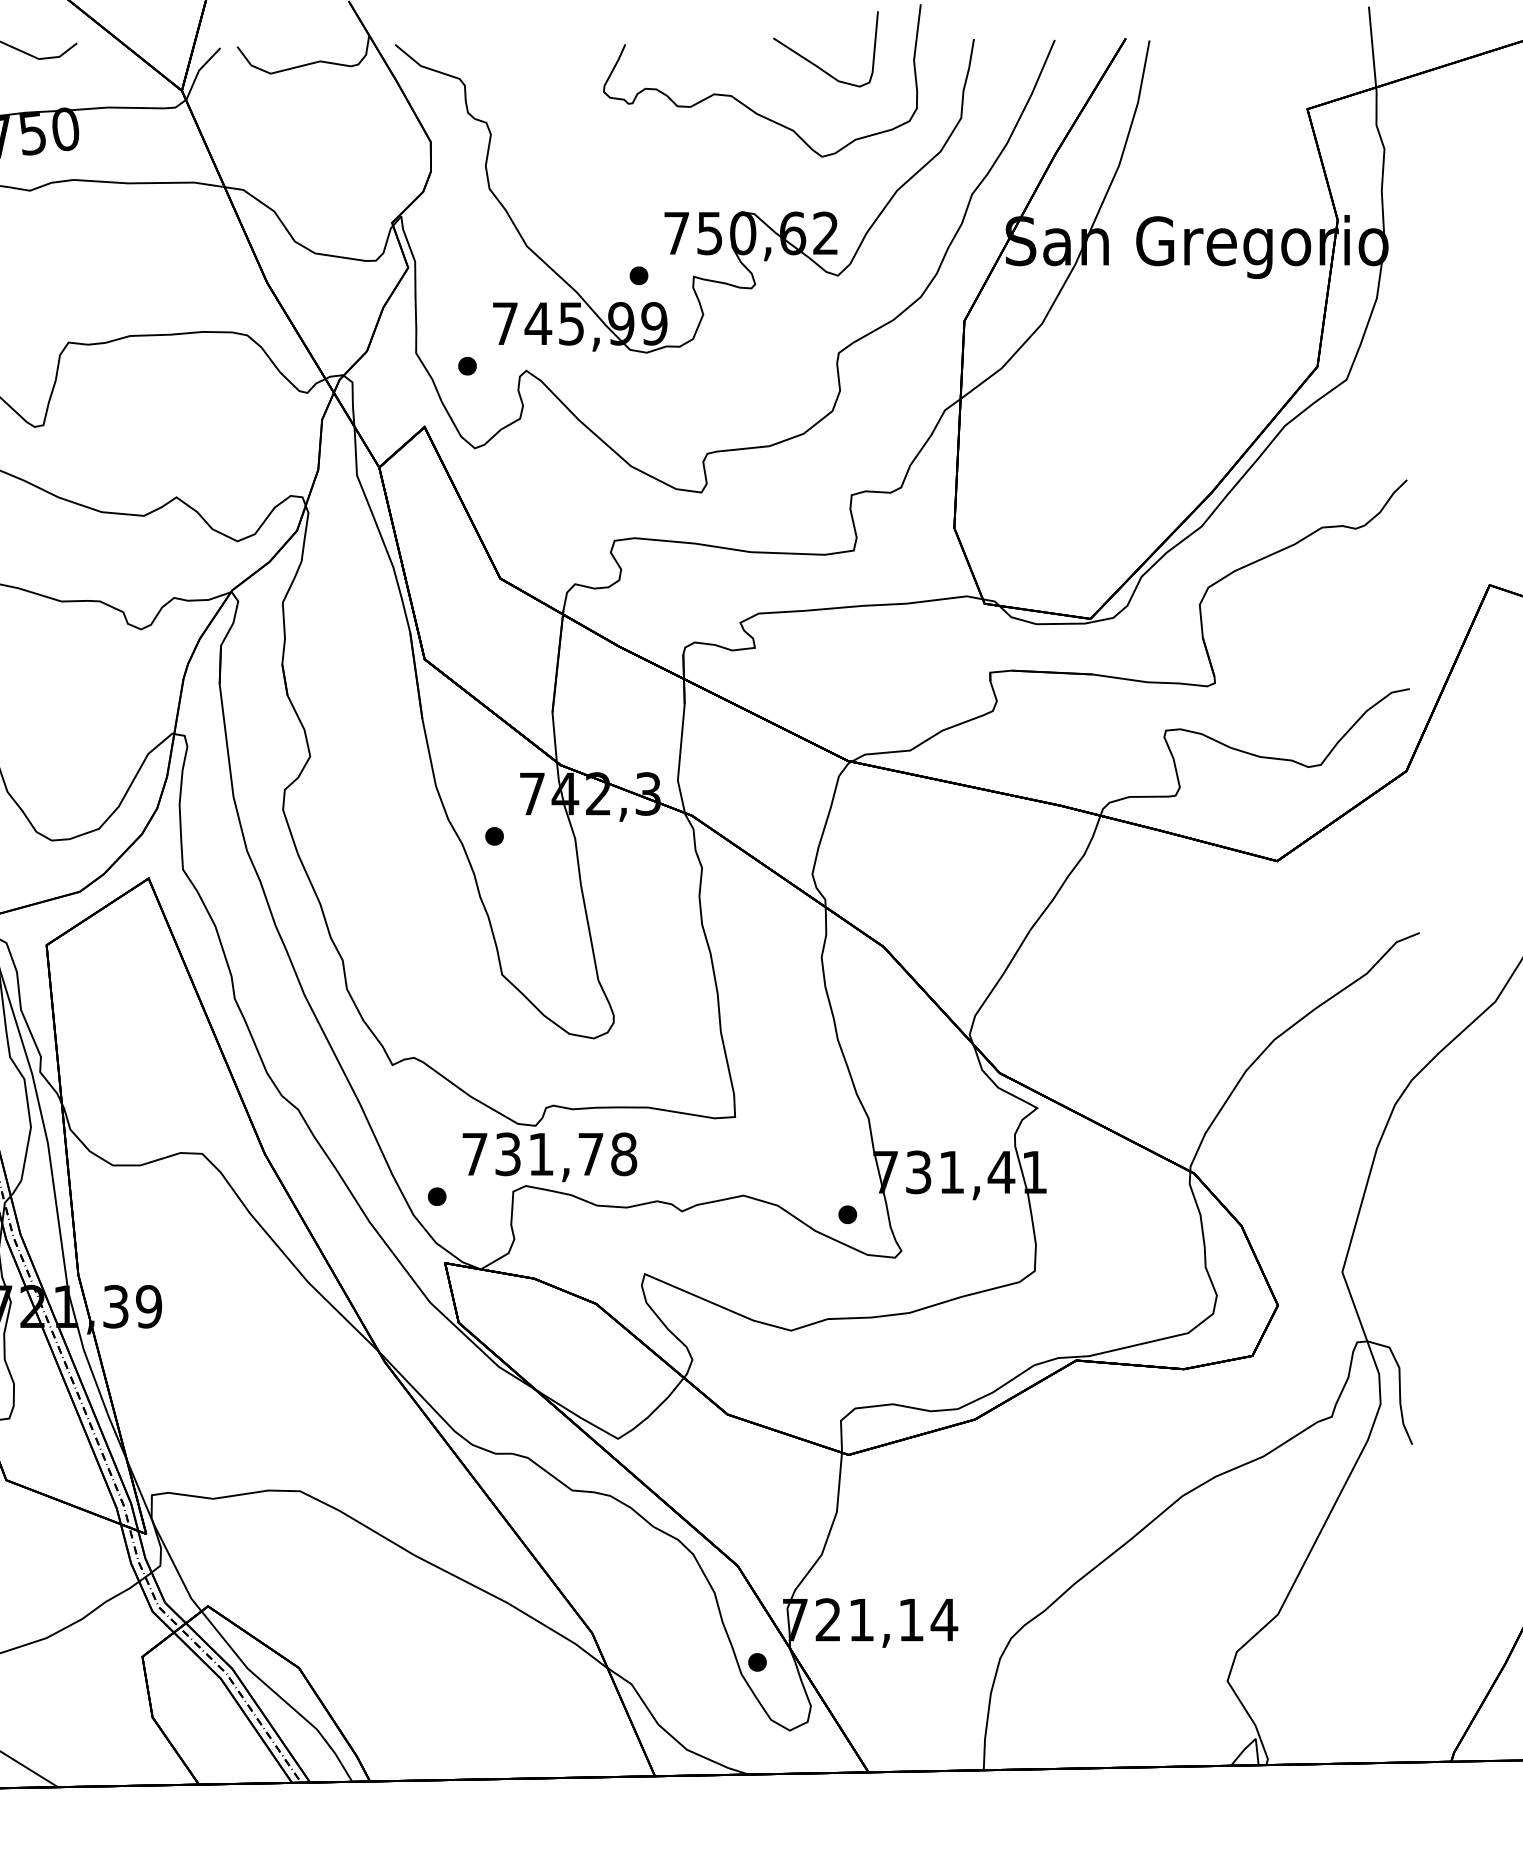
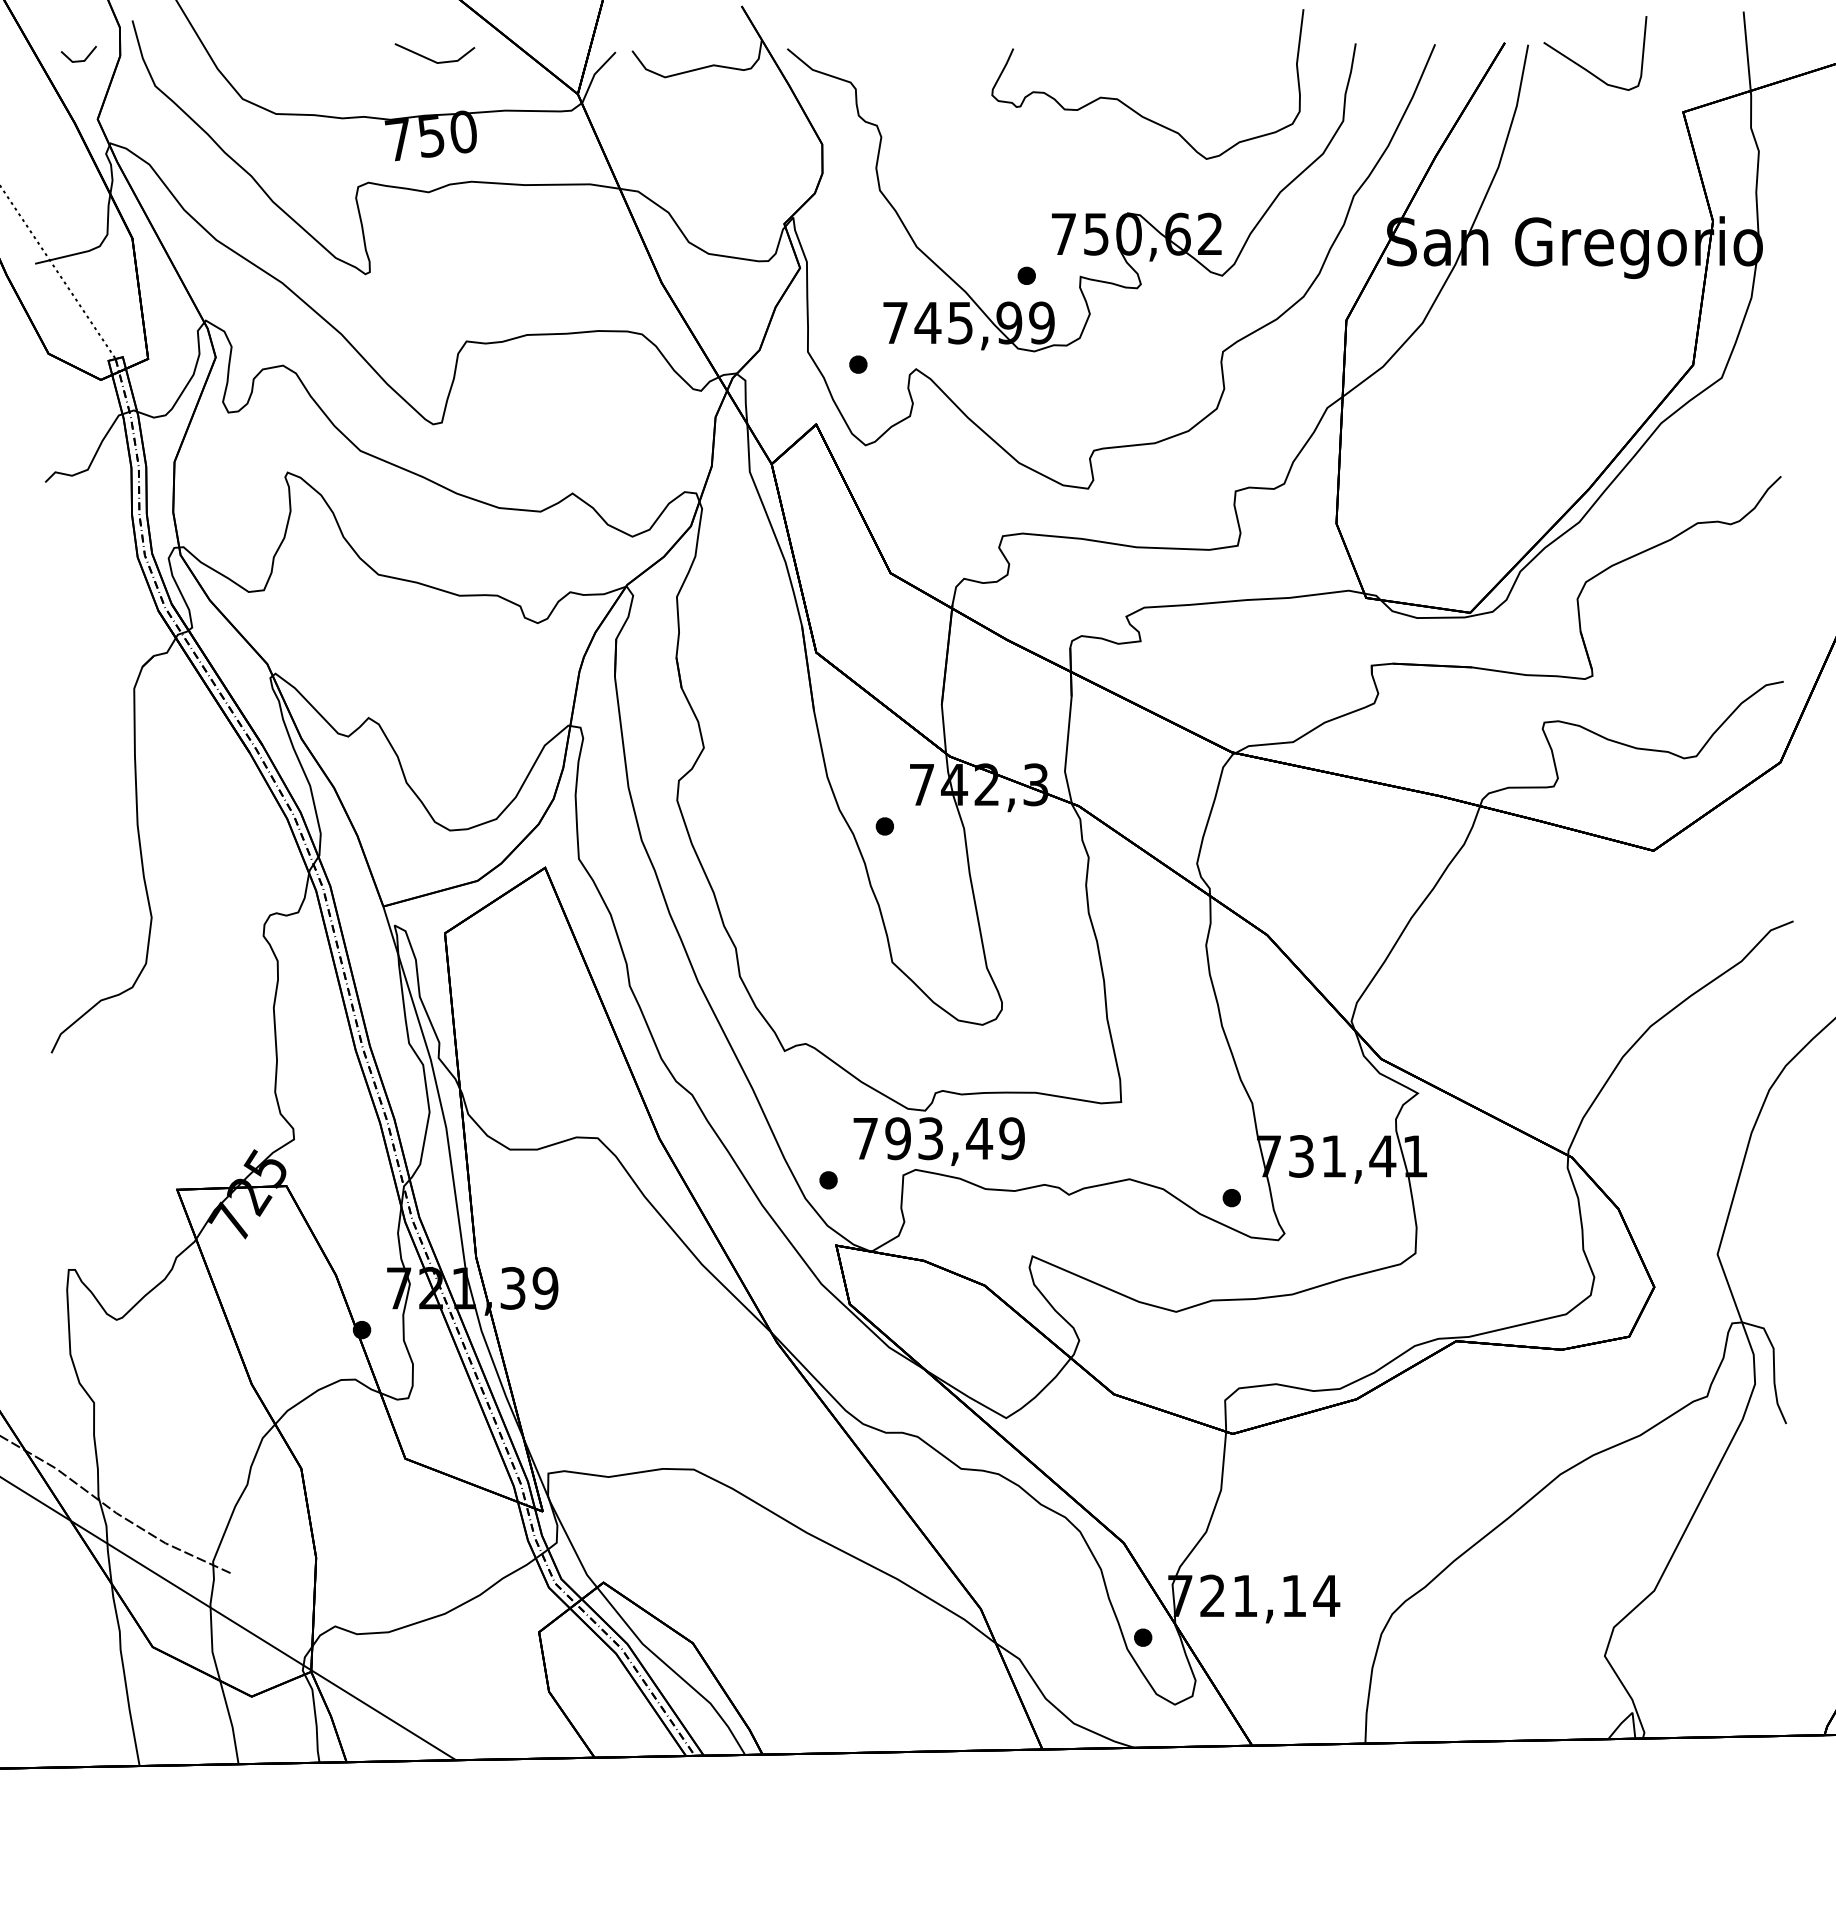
curve: (814, 63) -> (1584, 67), moved
text: (565, 1154) -> (954, 1138), 731,78 -> 793,49

